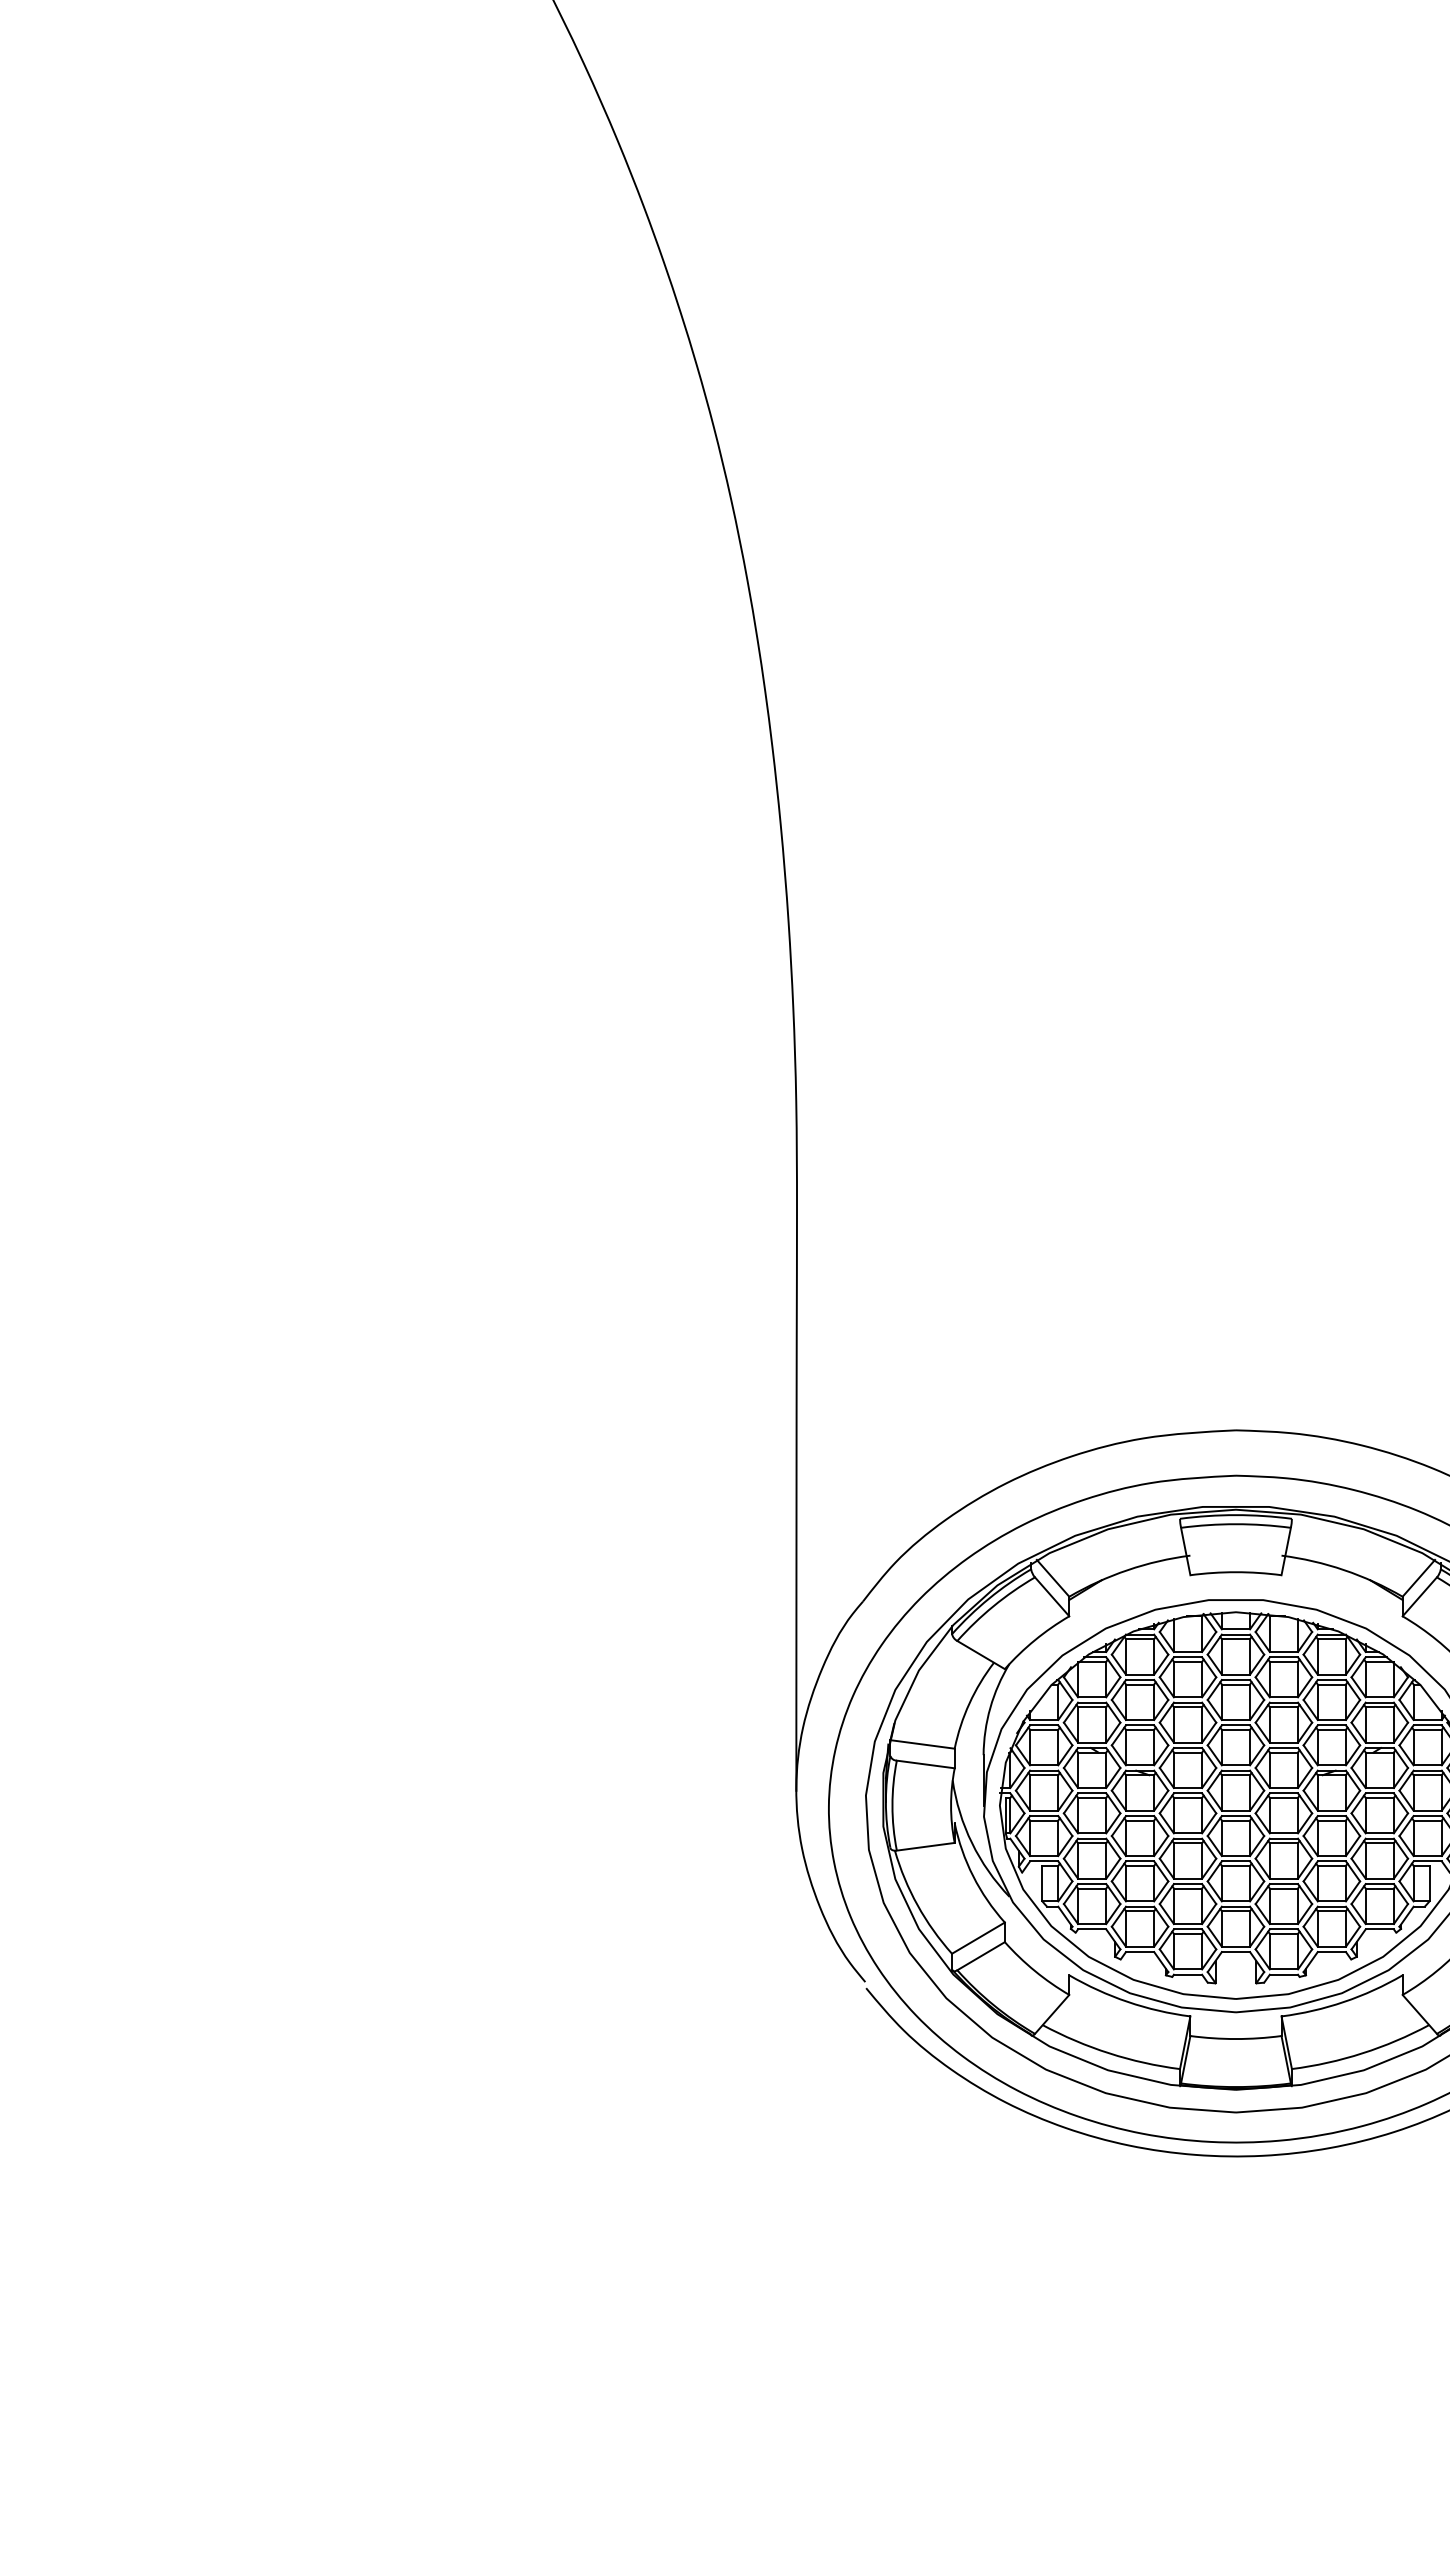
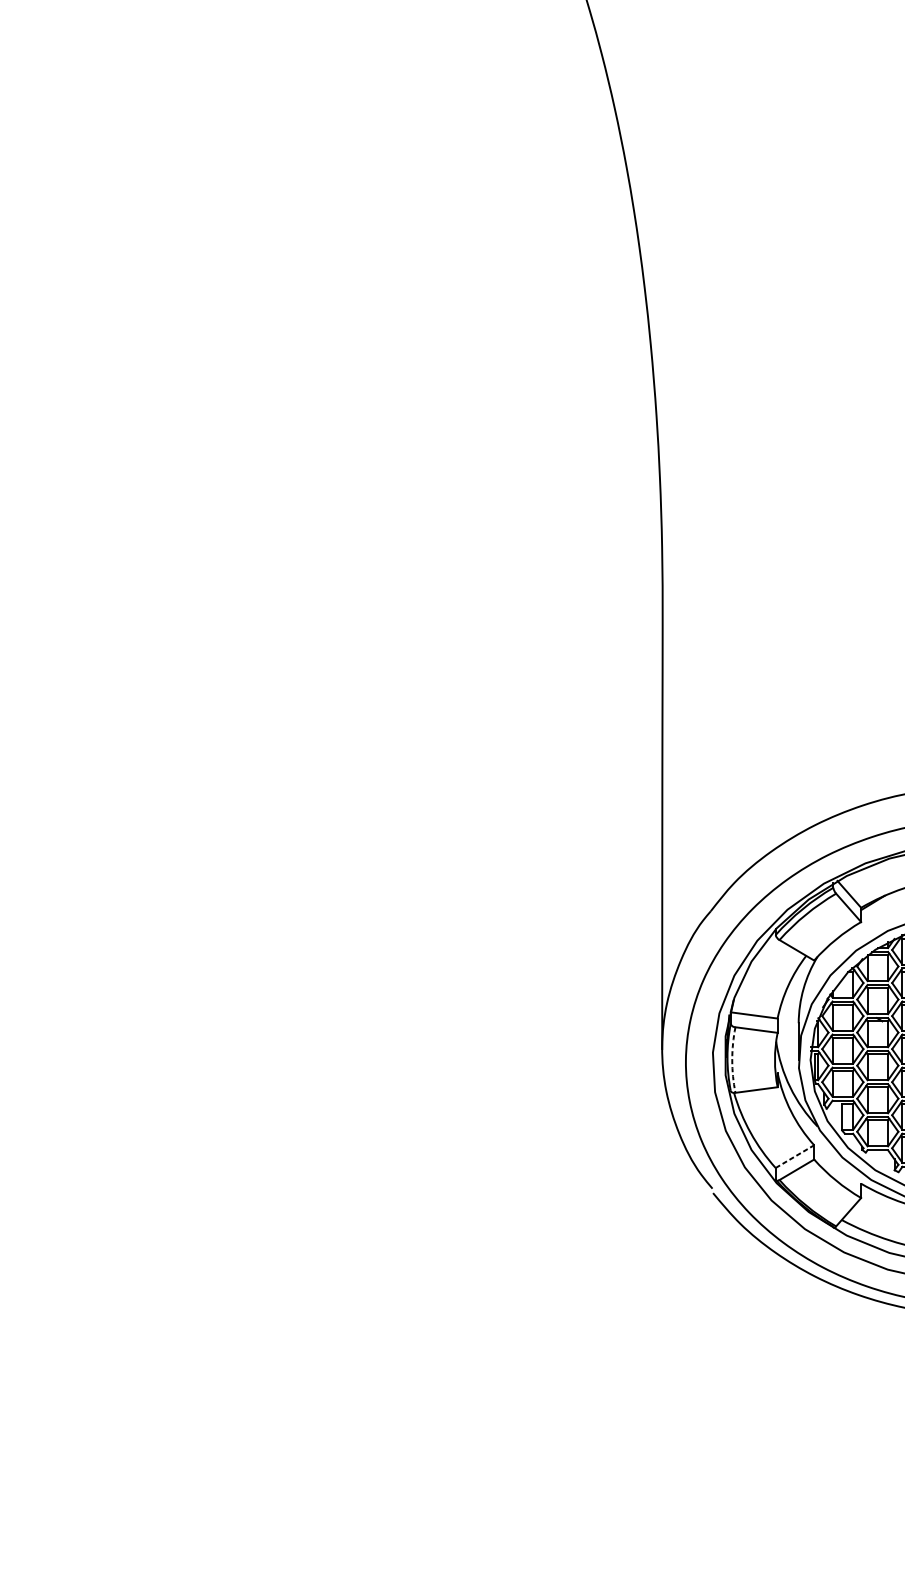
arc: (892, 1805) -> (732, 1059), solid -> dashed
line: (978, 1938) -> (794, 1156), solid -> dashed

